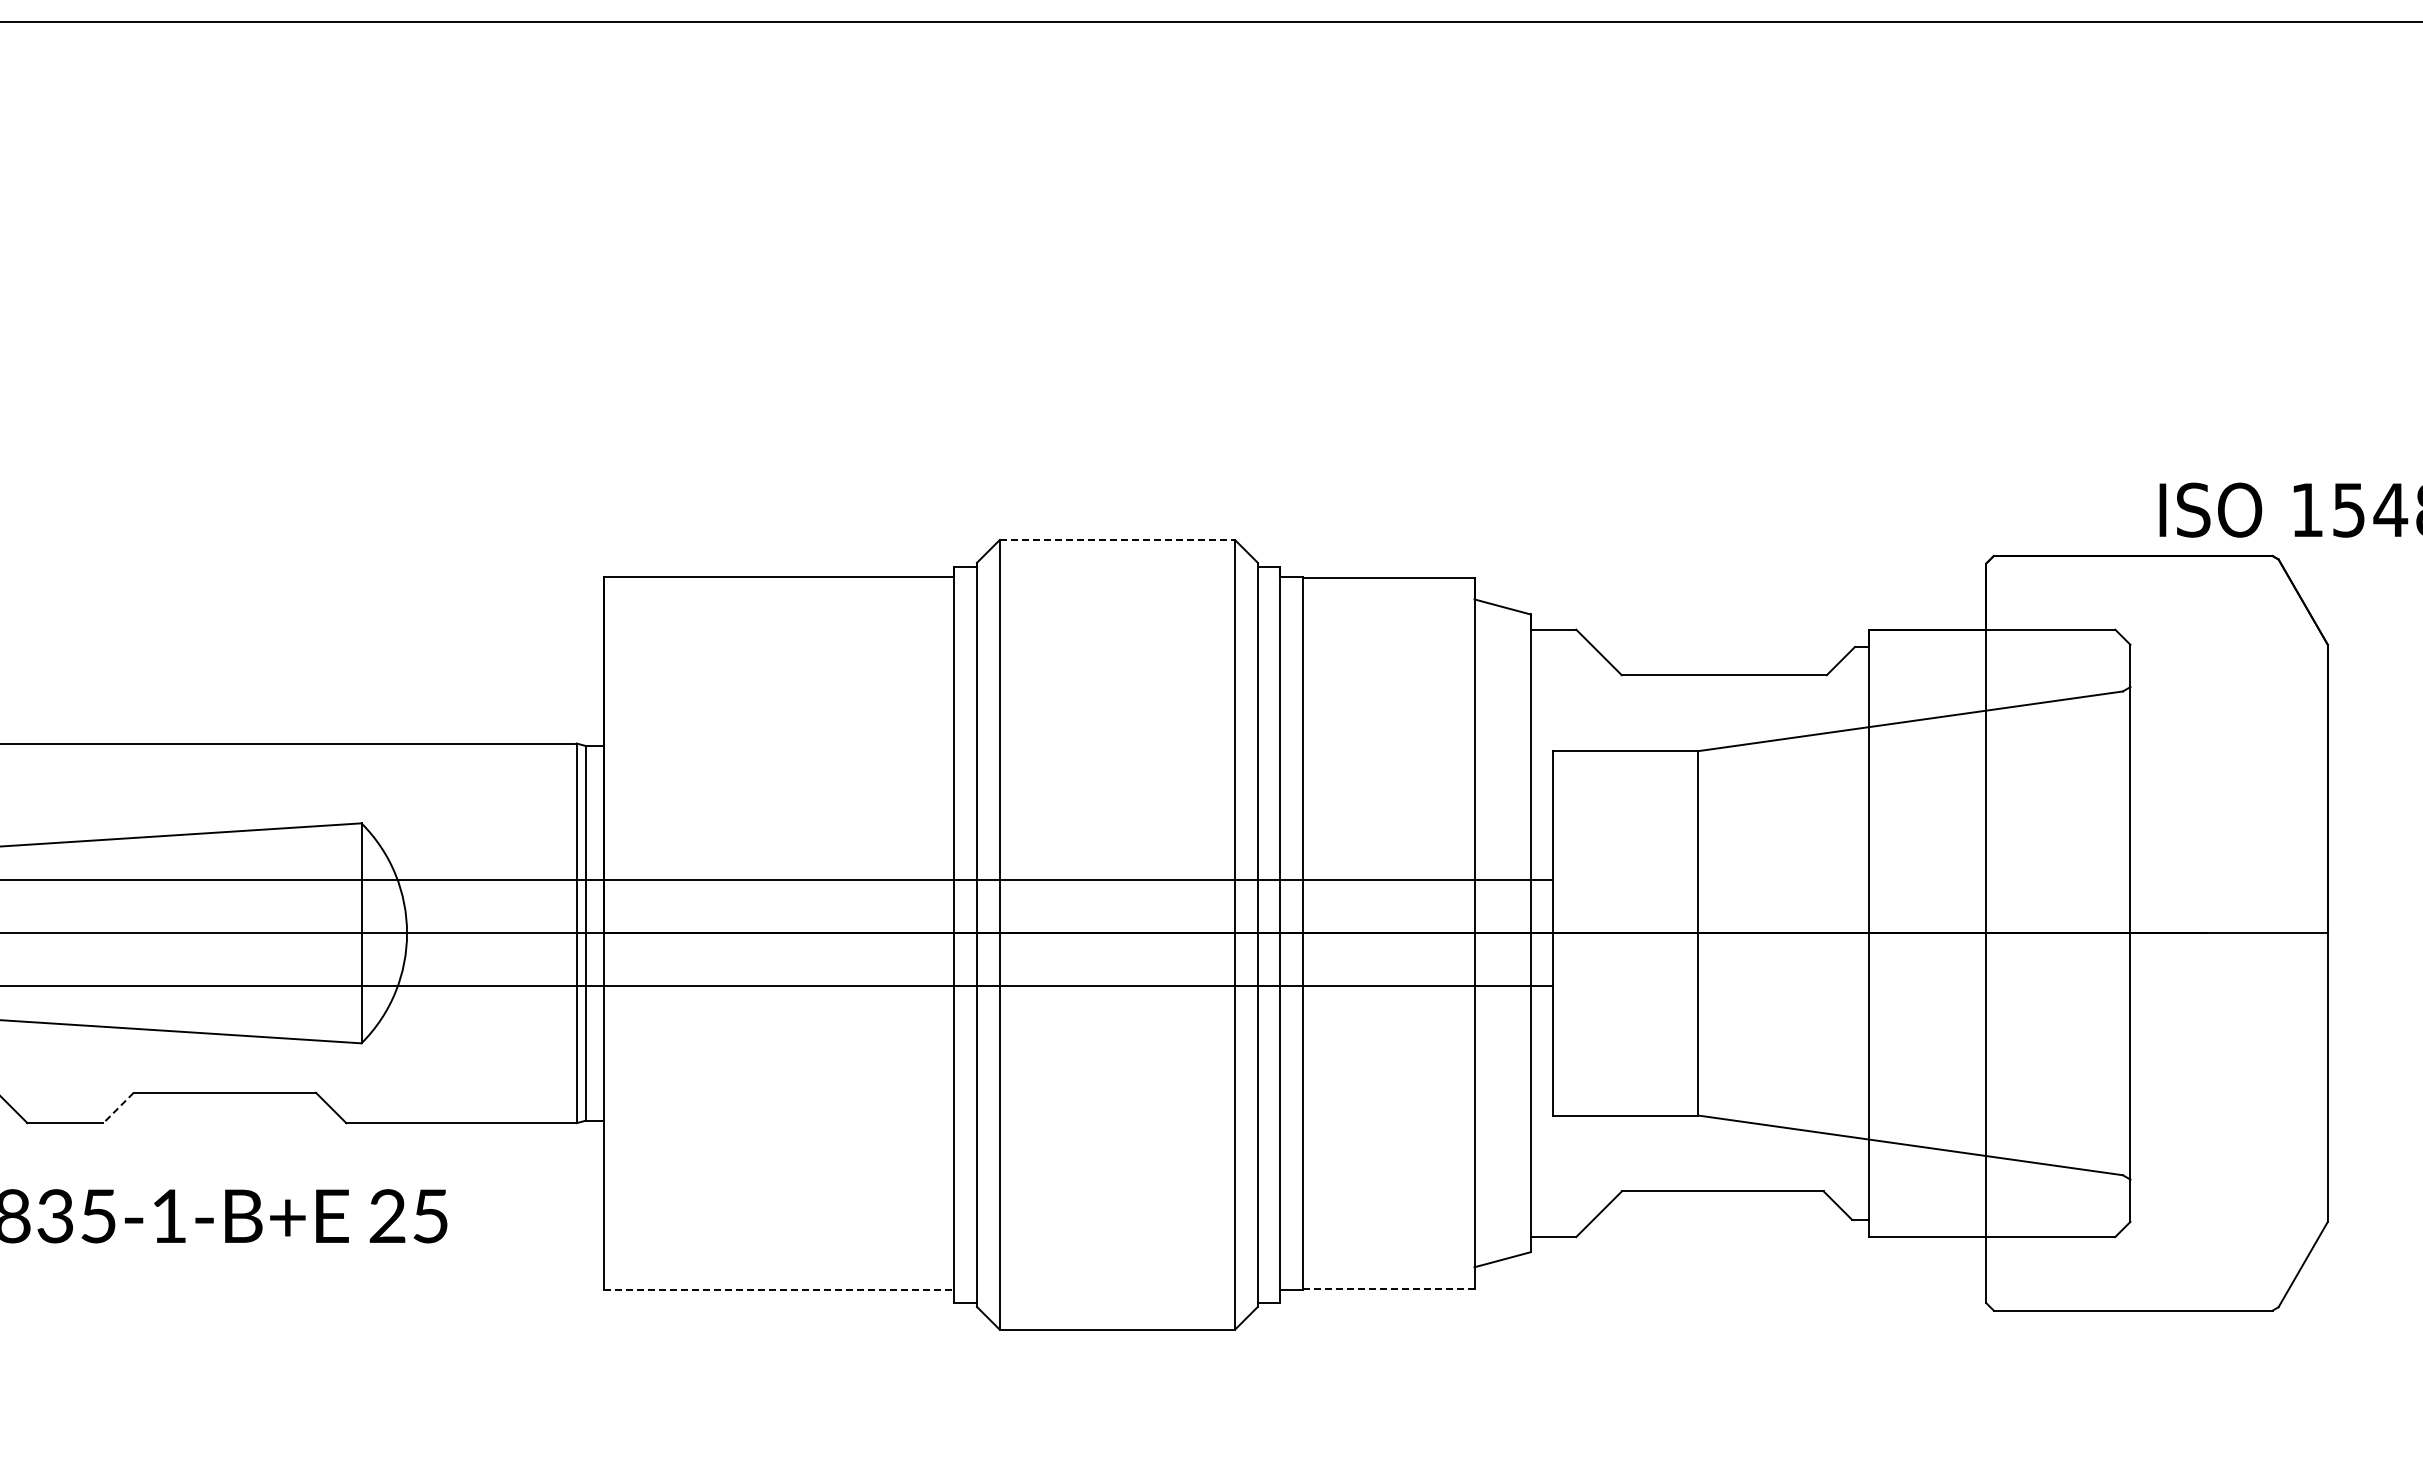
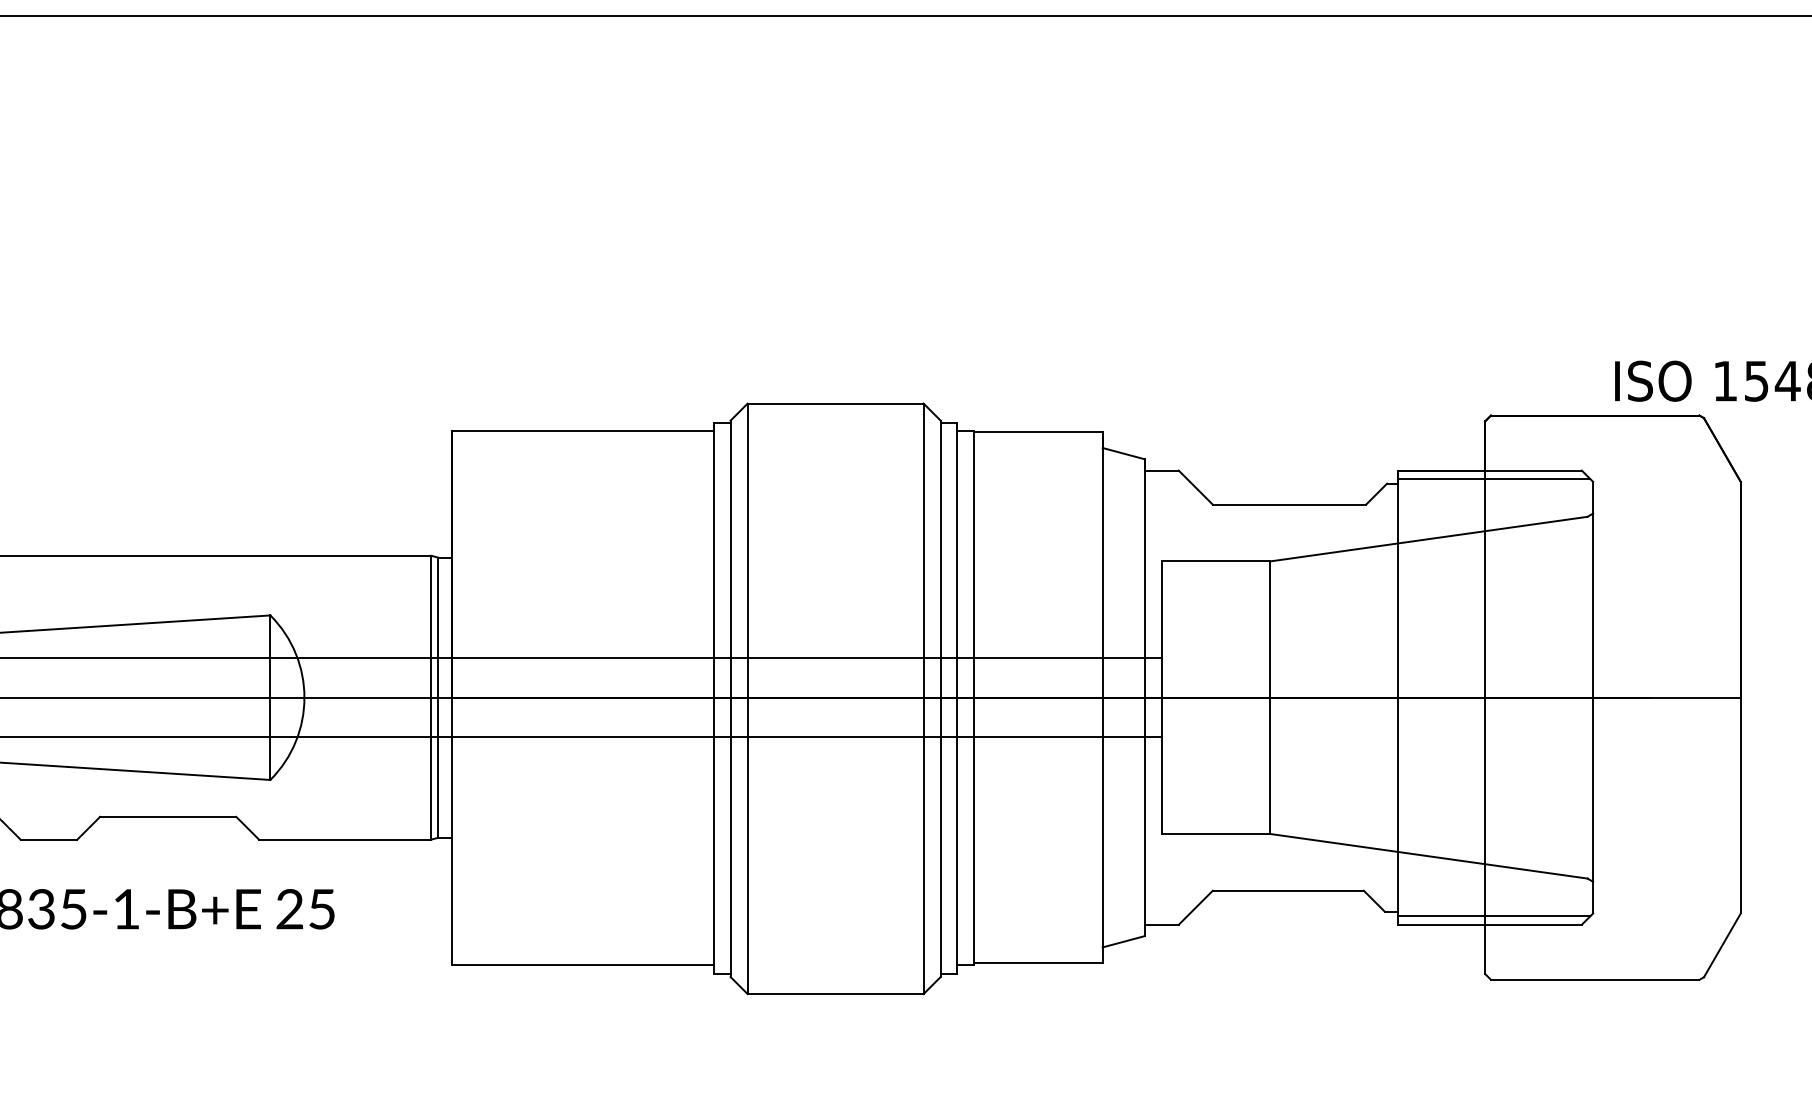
line: (1117, 540) -> (835, 403), dashed -> solid
line: (1997, 641) -> (1493, 479), added
line: (118, 1108) -> (88, 828), dashed -> solid
line: (1997, 1225) -> (1493, 916), added
line: (1388, 1288) -> (1038, 963), dashed -> solid
line: (779, 1290) -> (582, 964), dashed -> solid

